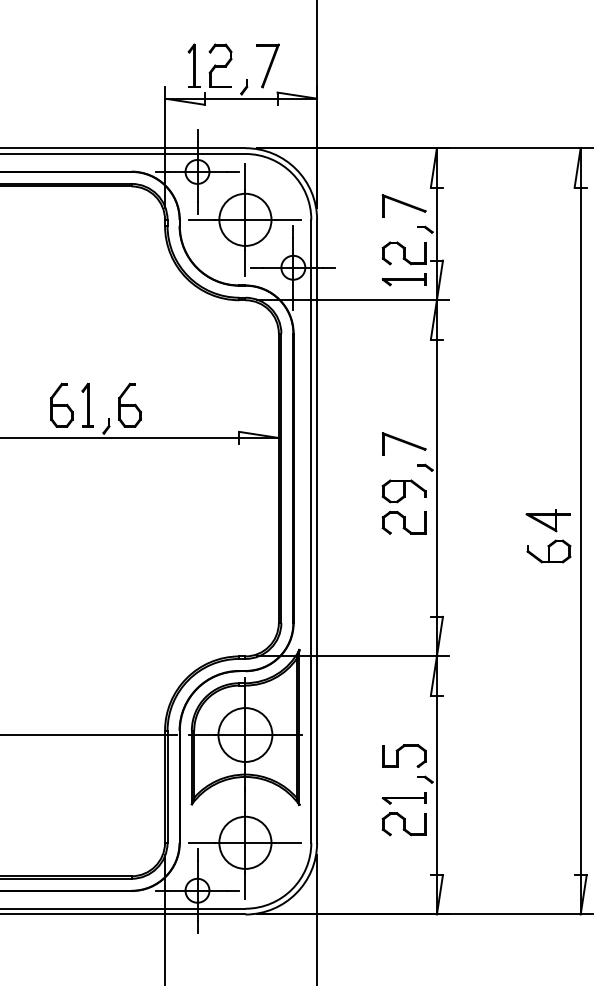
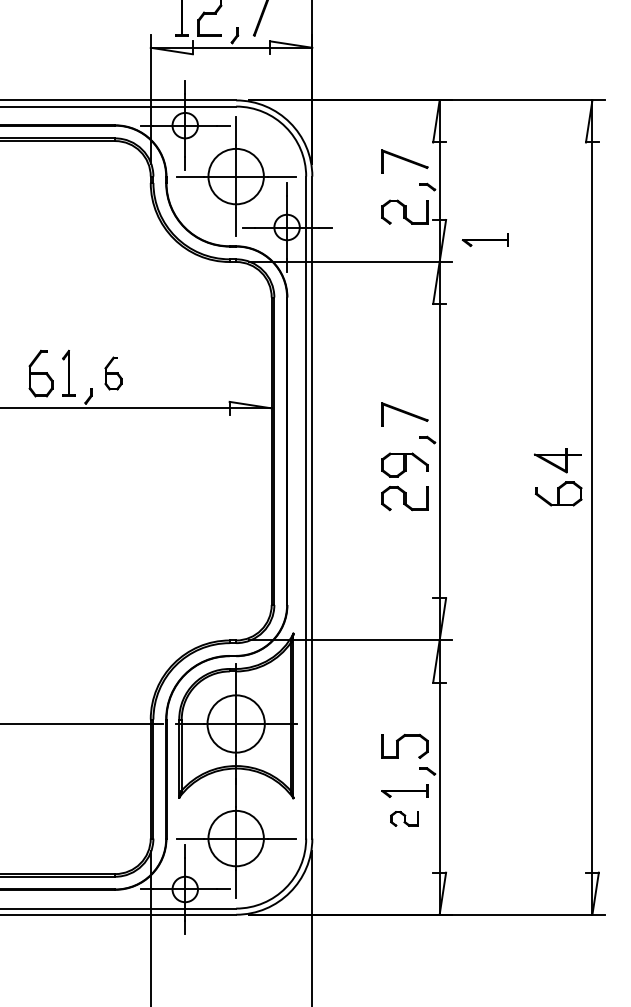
part: (403, 279) -> (484, 239), moved
part: (129, 404) -> (112, 372), size x0.7
part: (552, 541) -> (562, 483), moved
part: (403, 824) -> (404, 819), size x0.6

